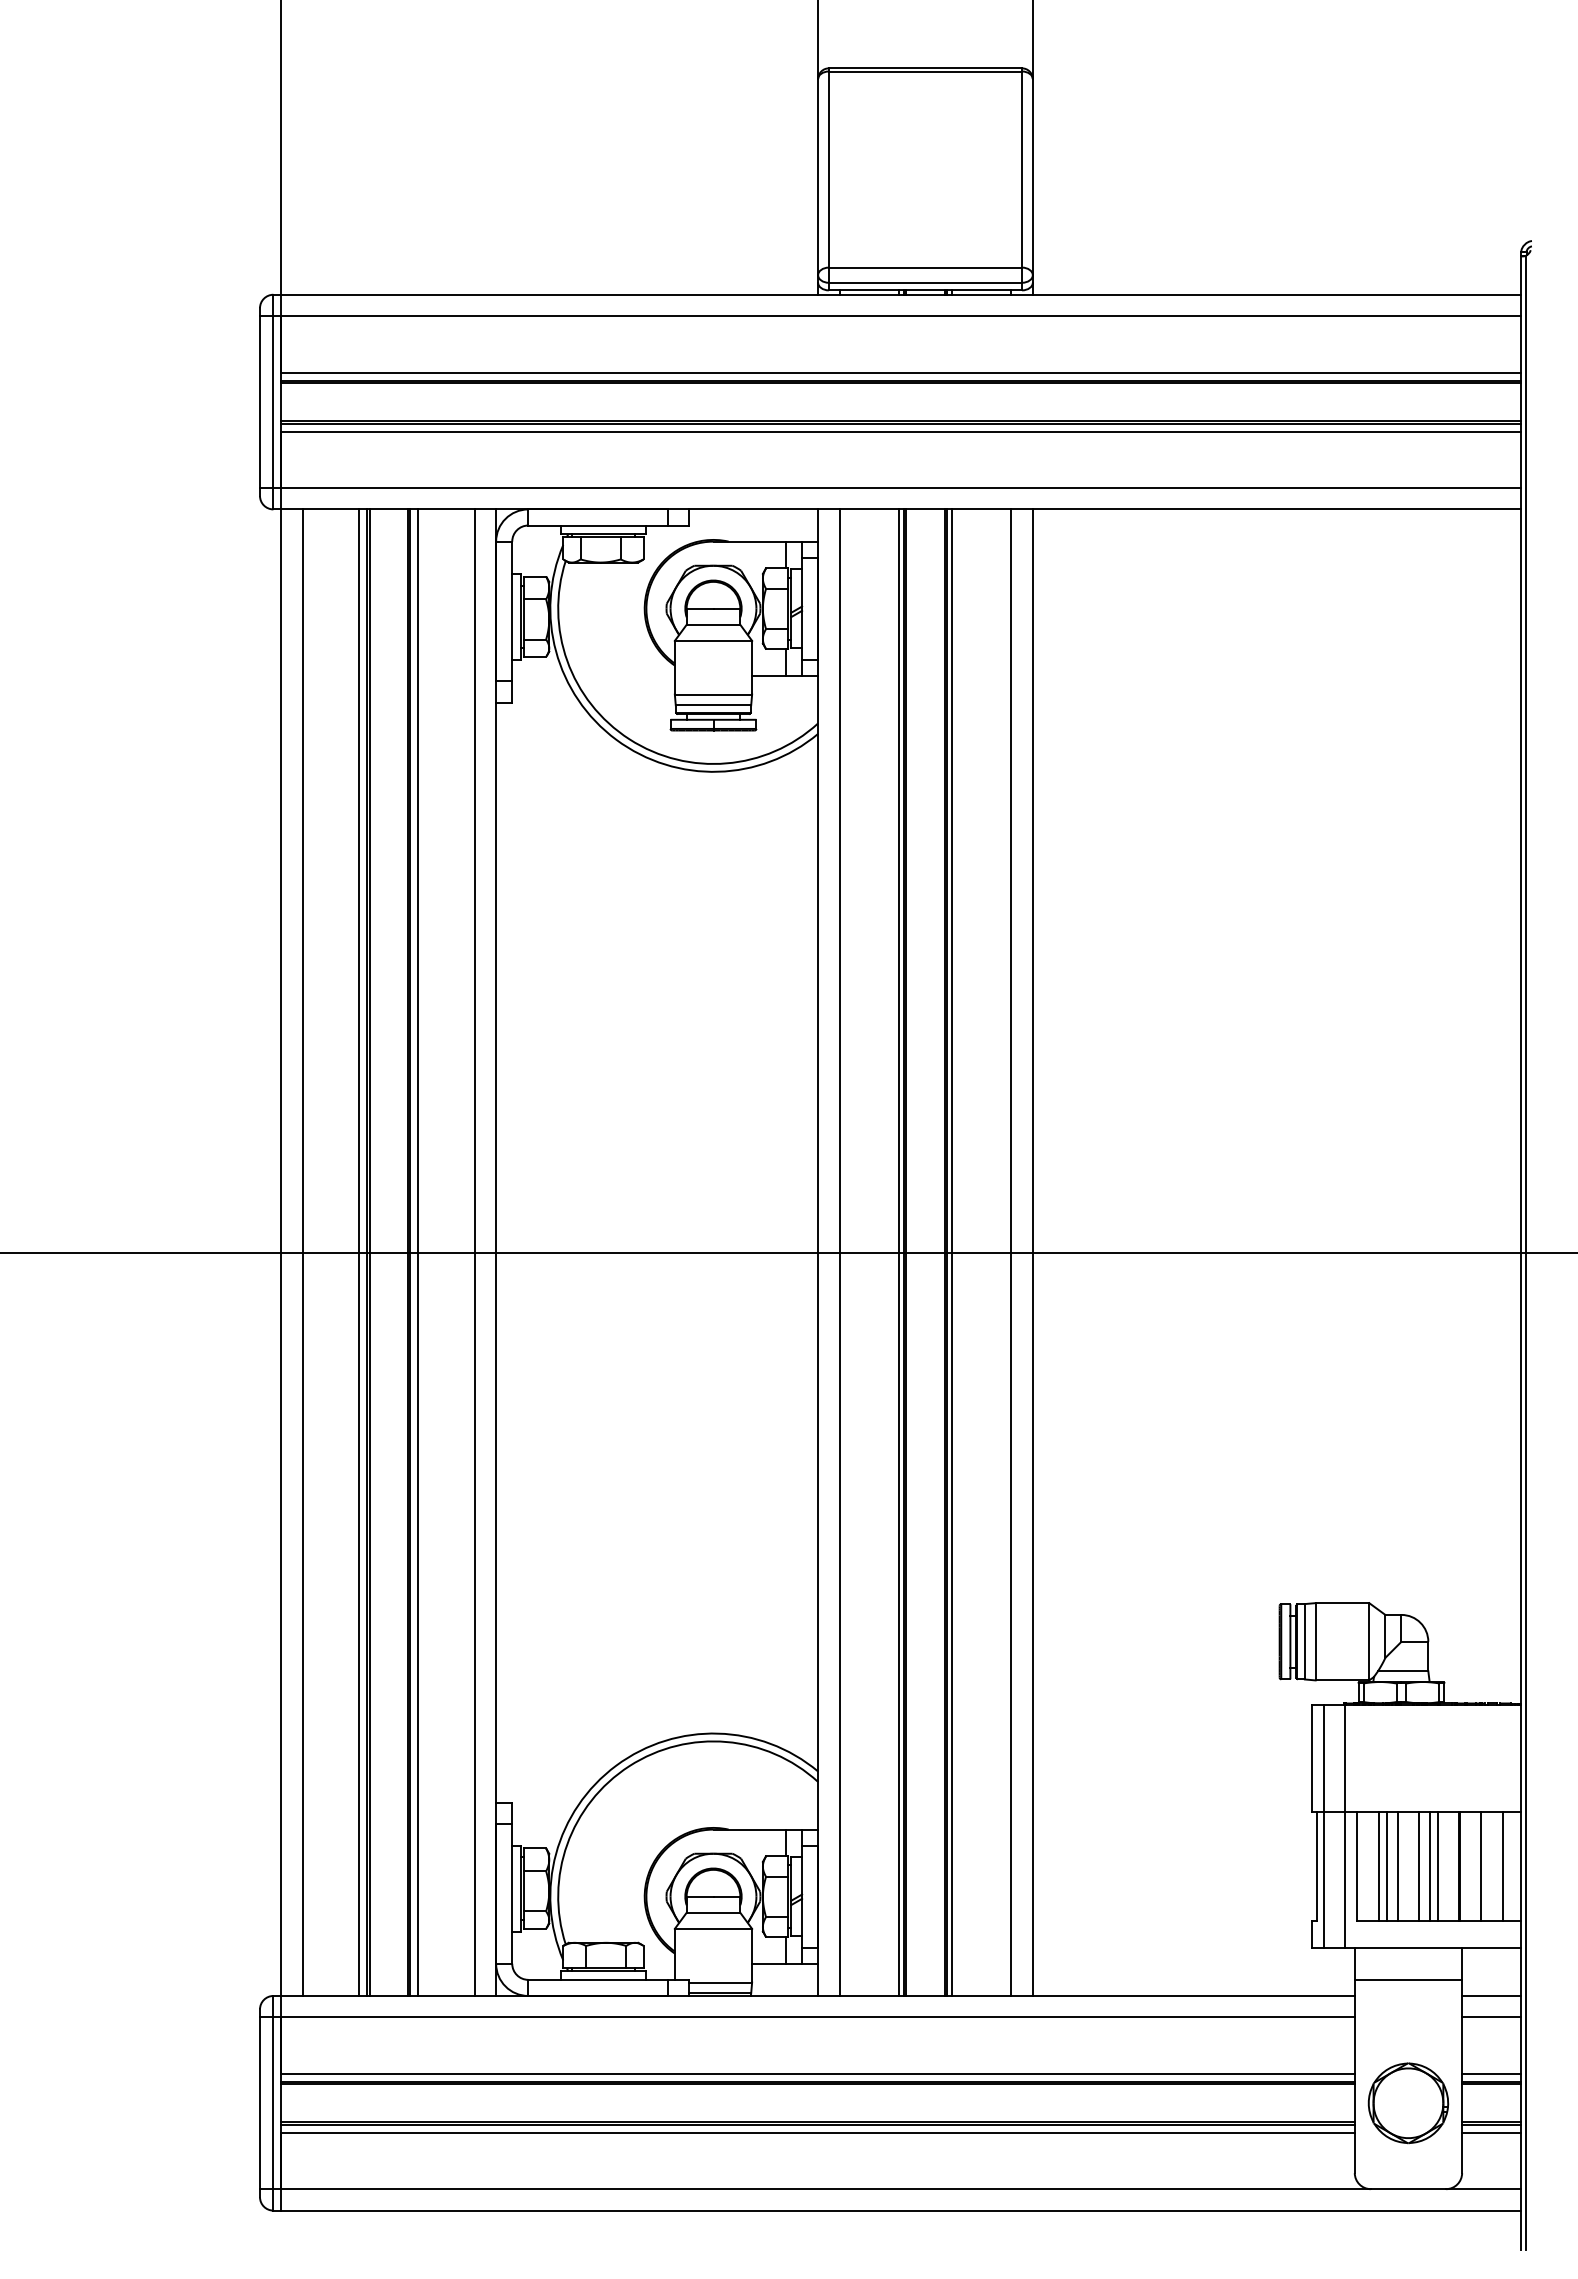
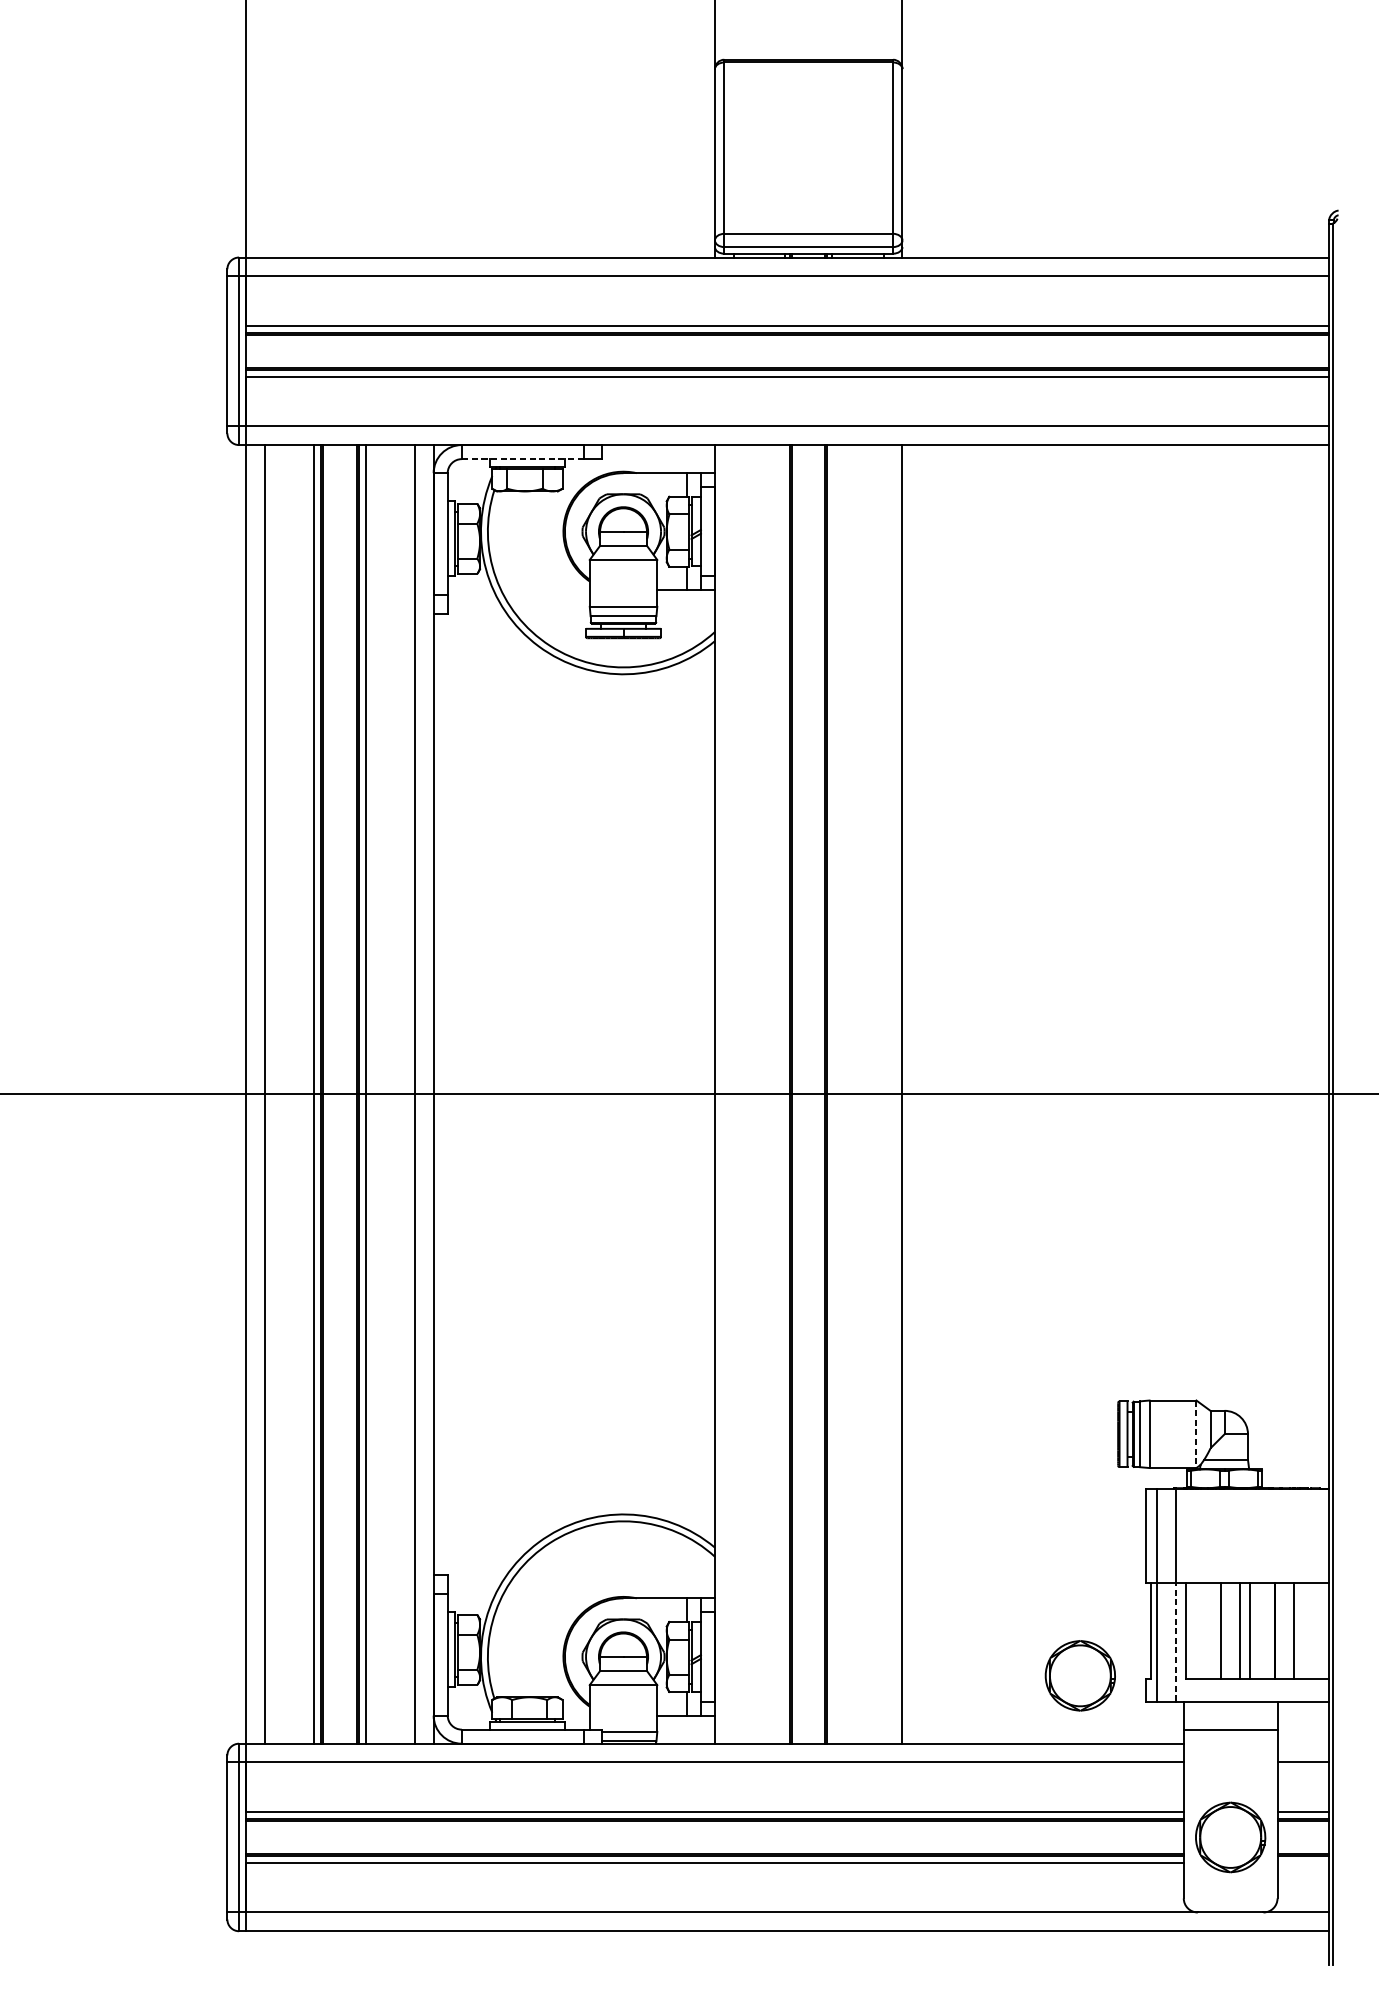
line: (598, 525) -> (523, 459), solid -> dashed
line: (839, 1252) -> (733, 1094), removed
line: (898, 1252) -> (785, 1094), removed
line: (952, 1252) -> (832, 1094), removed
line: (1011, 1252) -> (883, 1094), removed
line: (1369, 1641) -> (1196, 1434), solid -> dashed
line: (1378, 1866) -> (1204, 1630), removed
line: (1386, 1866) -> (1211, 1630), removed
line: (1437, 1866) -> (1256, 1630), removed
line: (1502, 1866) -> (1312, 1630), removed
line: (1345, 1879) -> (1175, 1641), solid -> dashed
part: (1236, 1918) -> (1080, 1676), added
line: (1491, 1995) -> (1303, 1743), removed
line: (1491, 2132) -> (1303, 1862), removed

